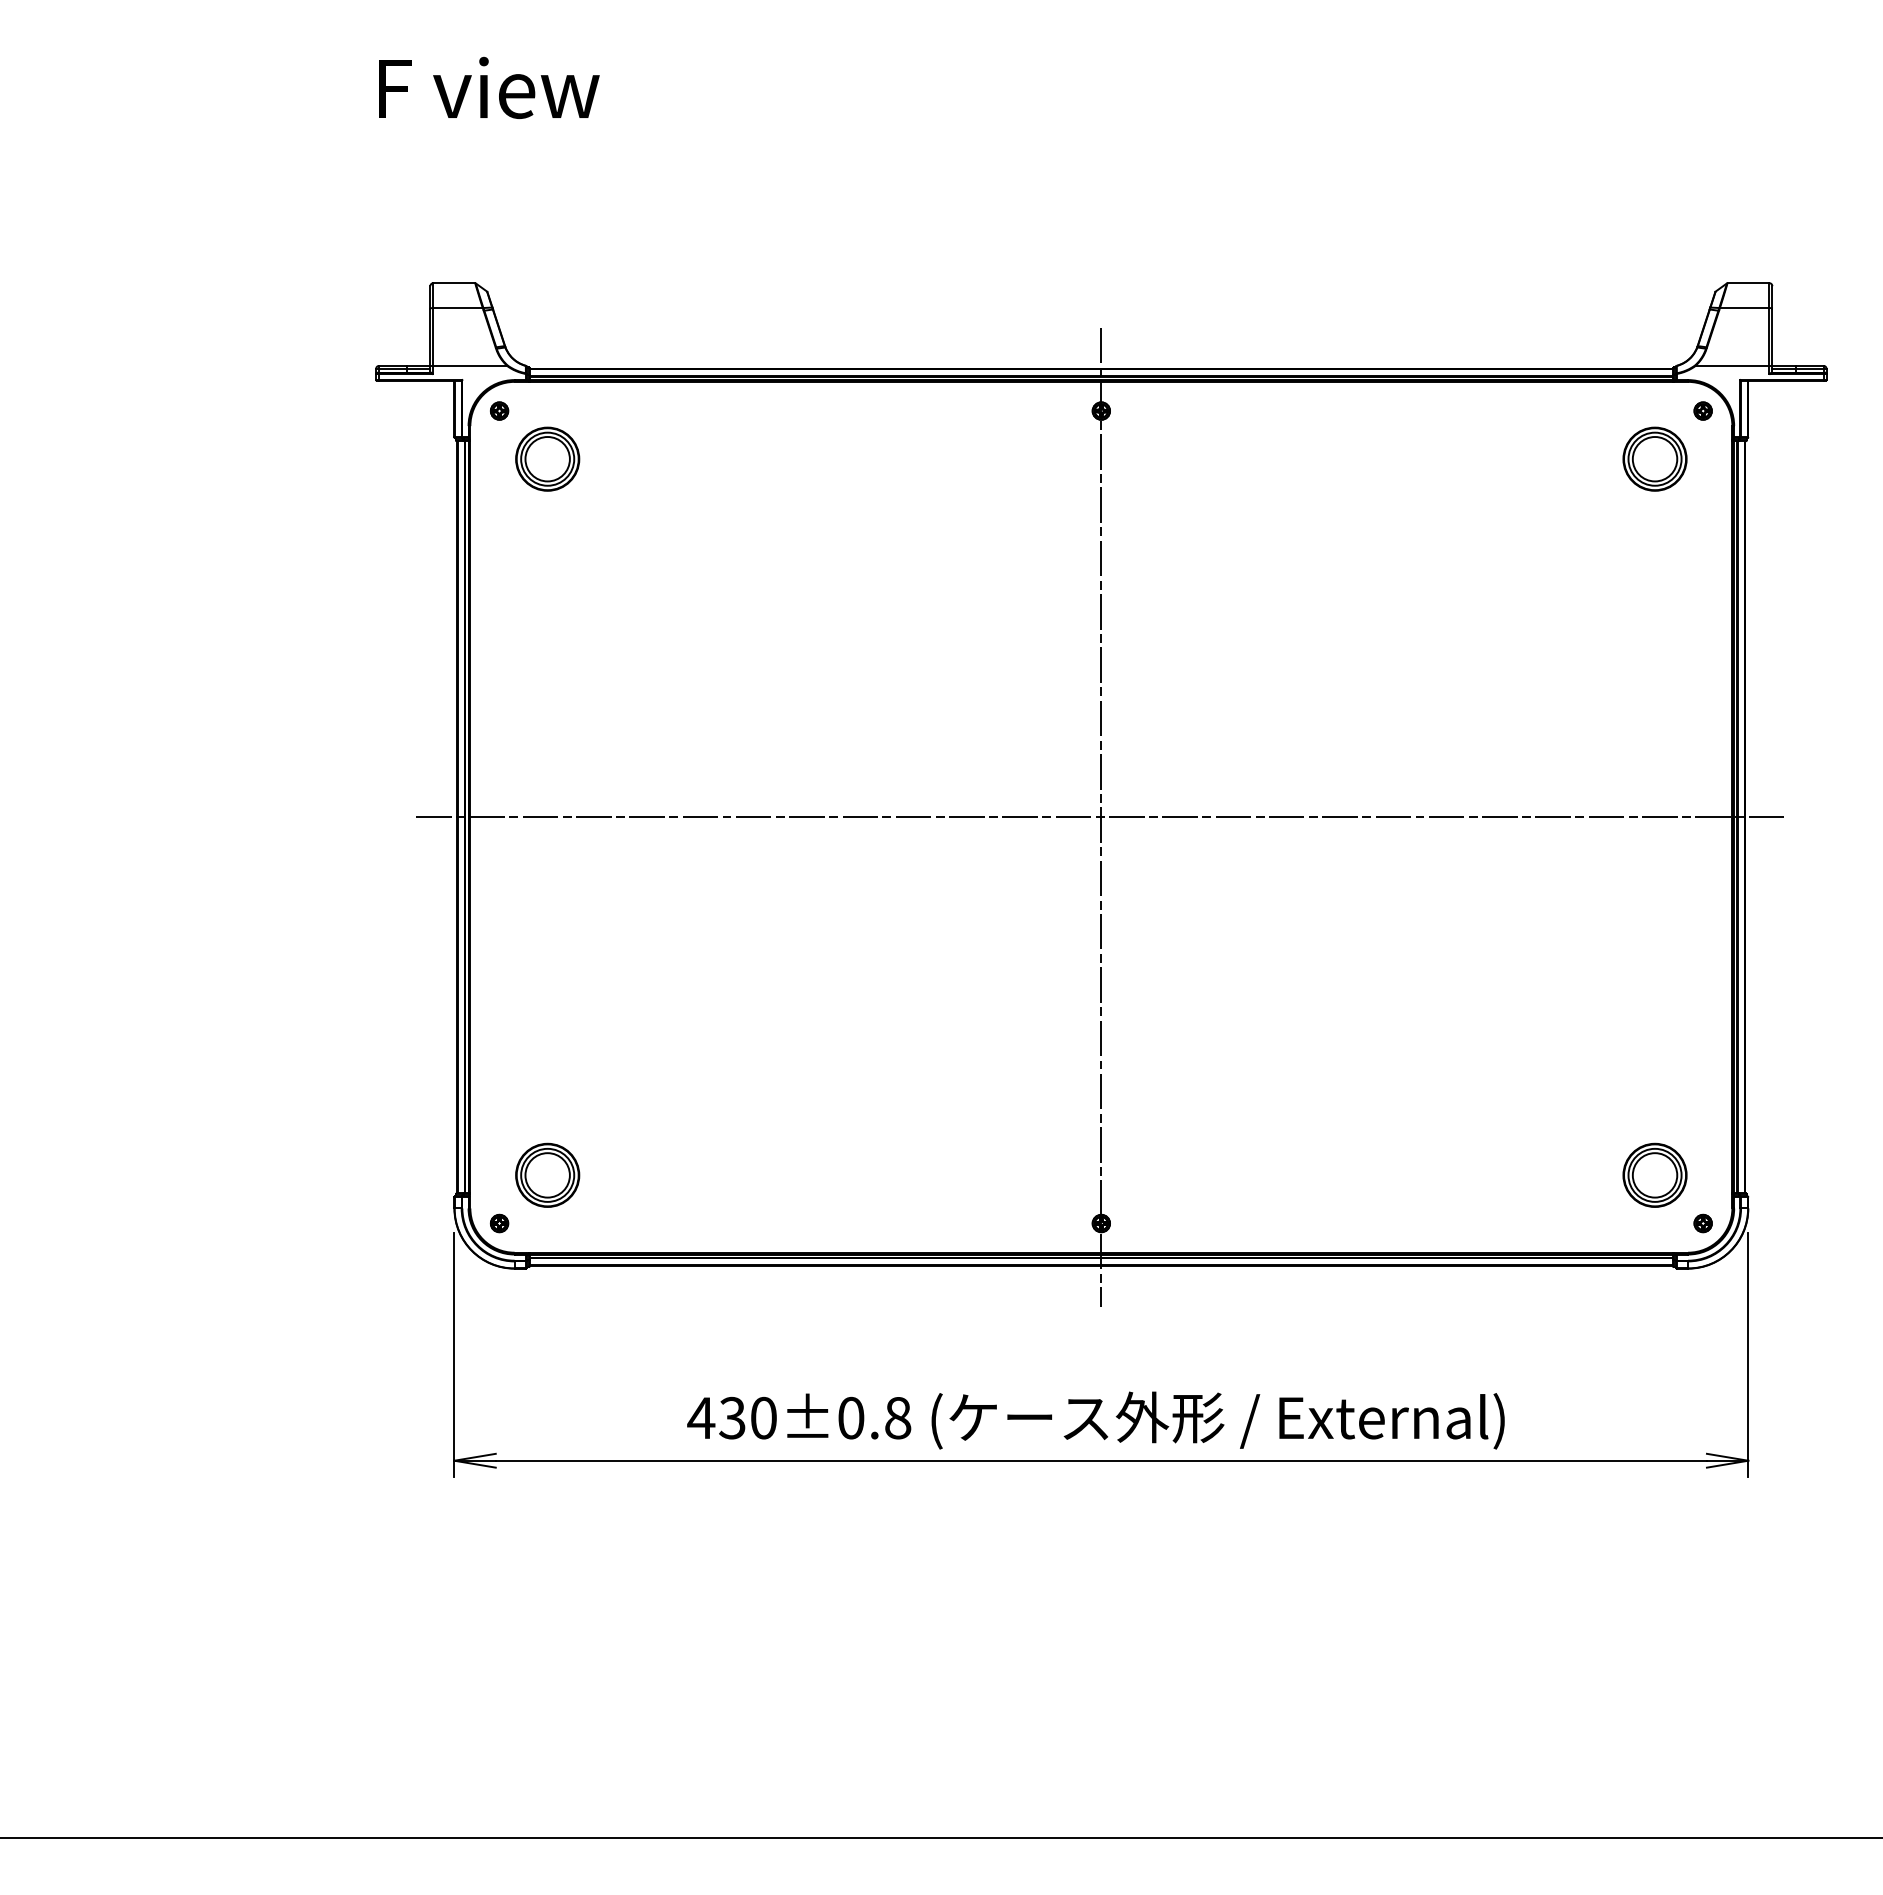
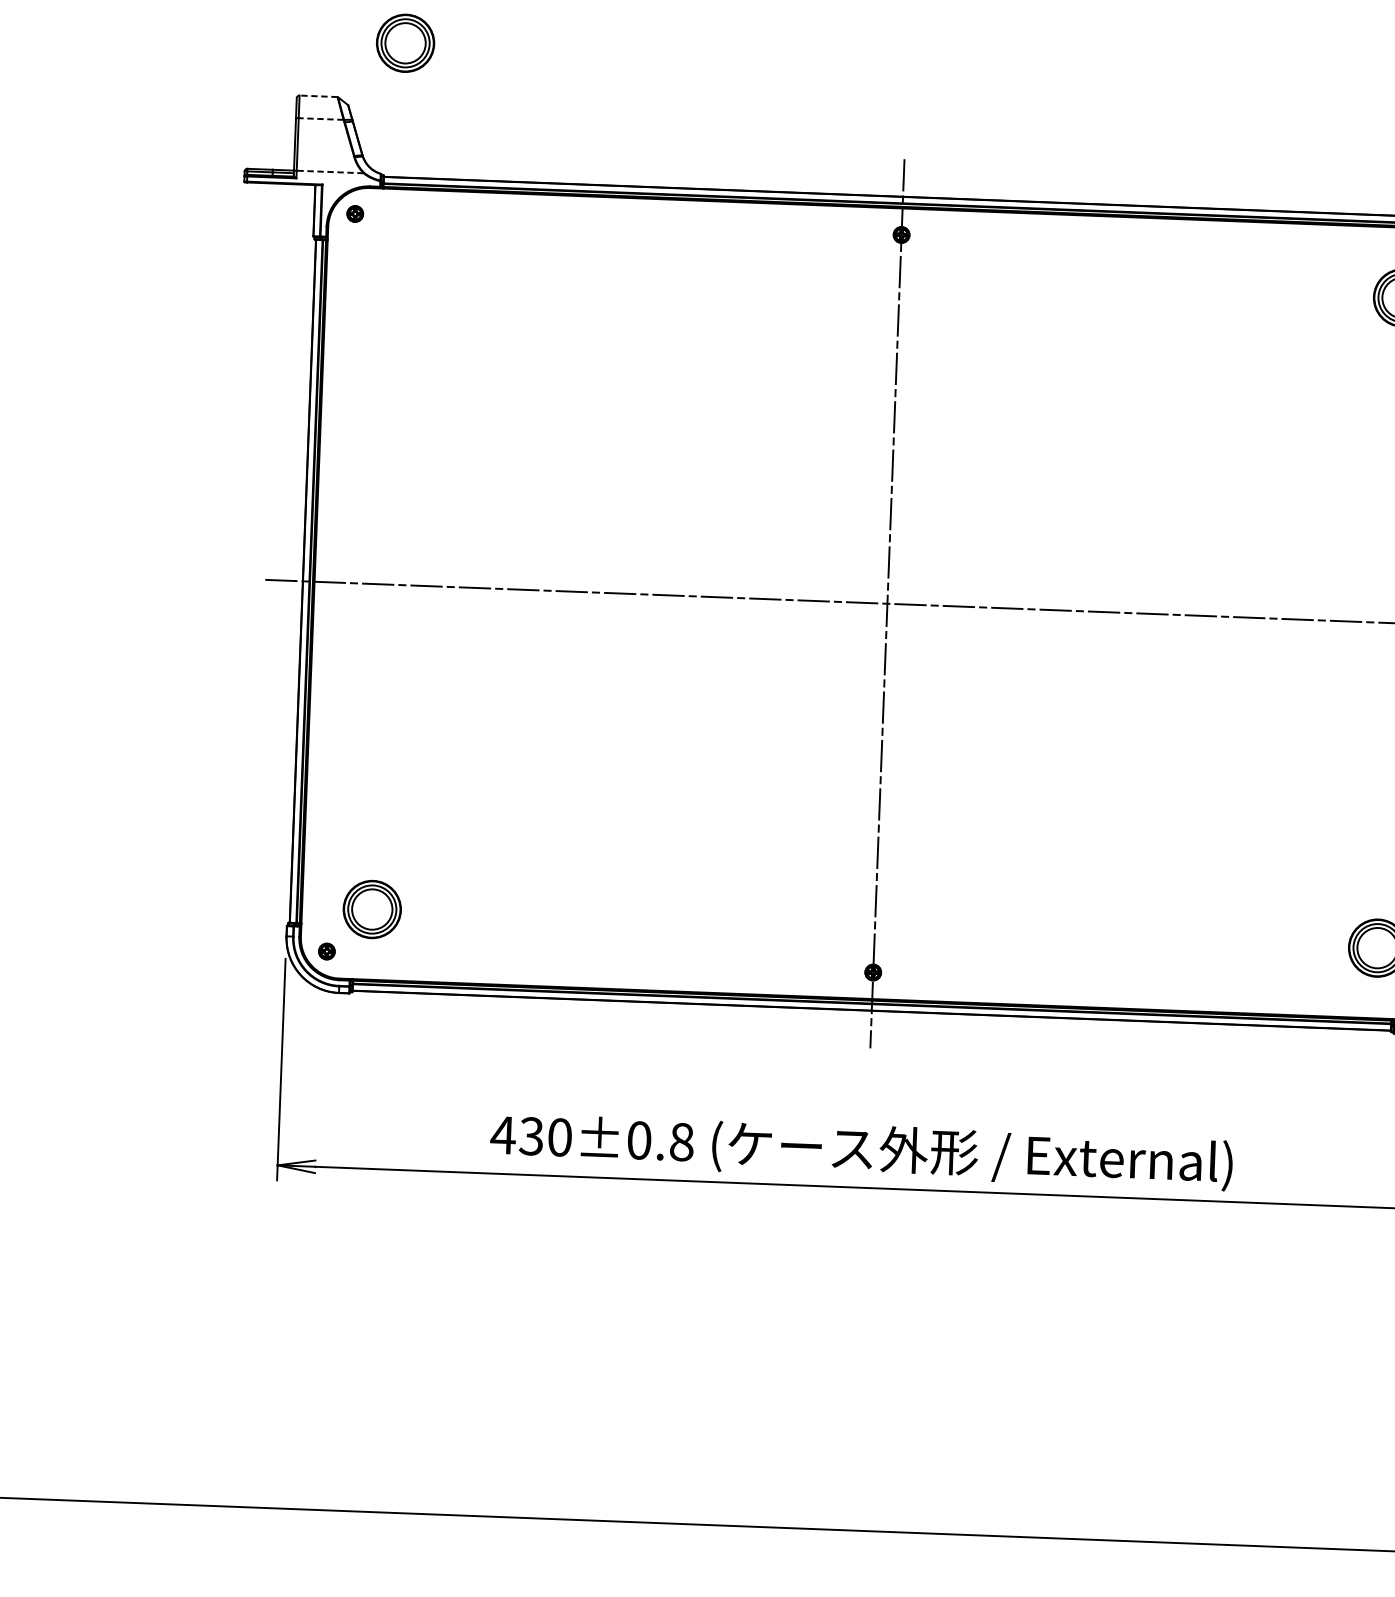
line: (454, 283) -> (318, 96), solid -> dashed
line: (458, 308) -> (321, 119), solid -> dashed
line: (470, 365) -> (330, 171), solid -> dashed
part: (547, 458) -> (405, 42), moved

